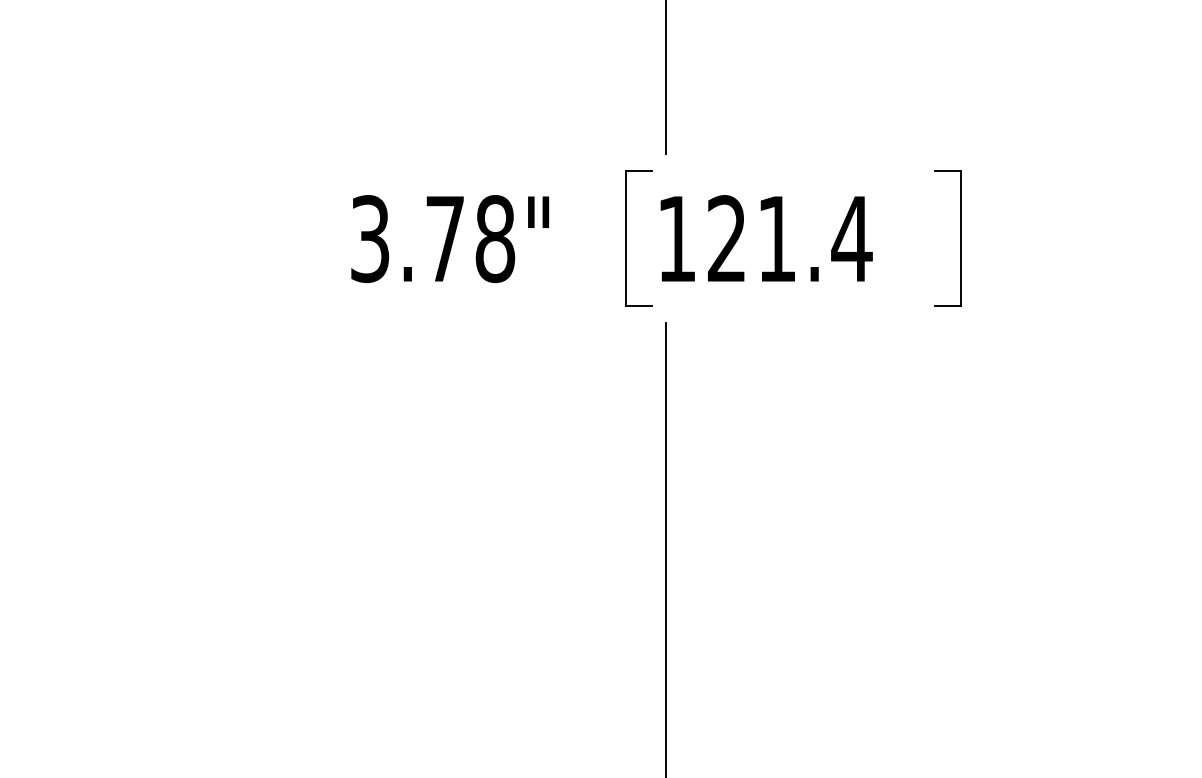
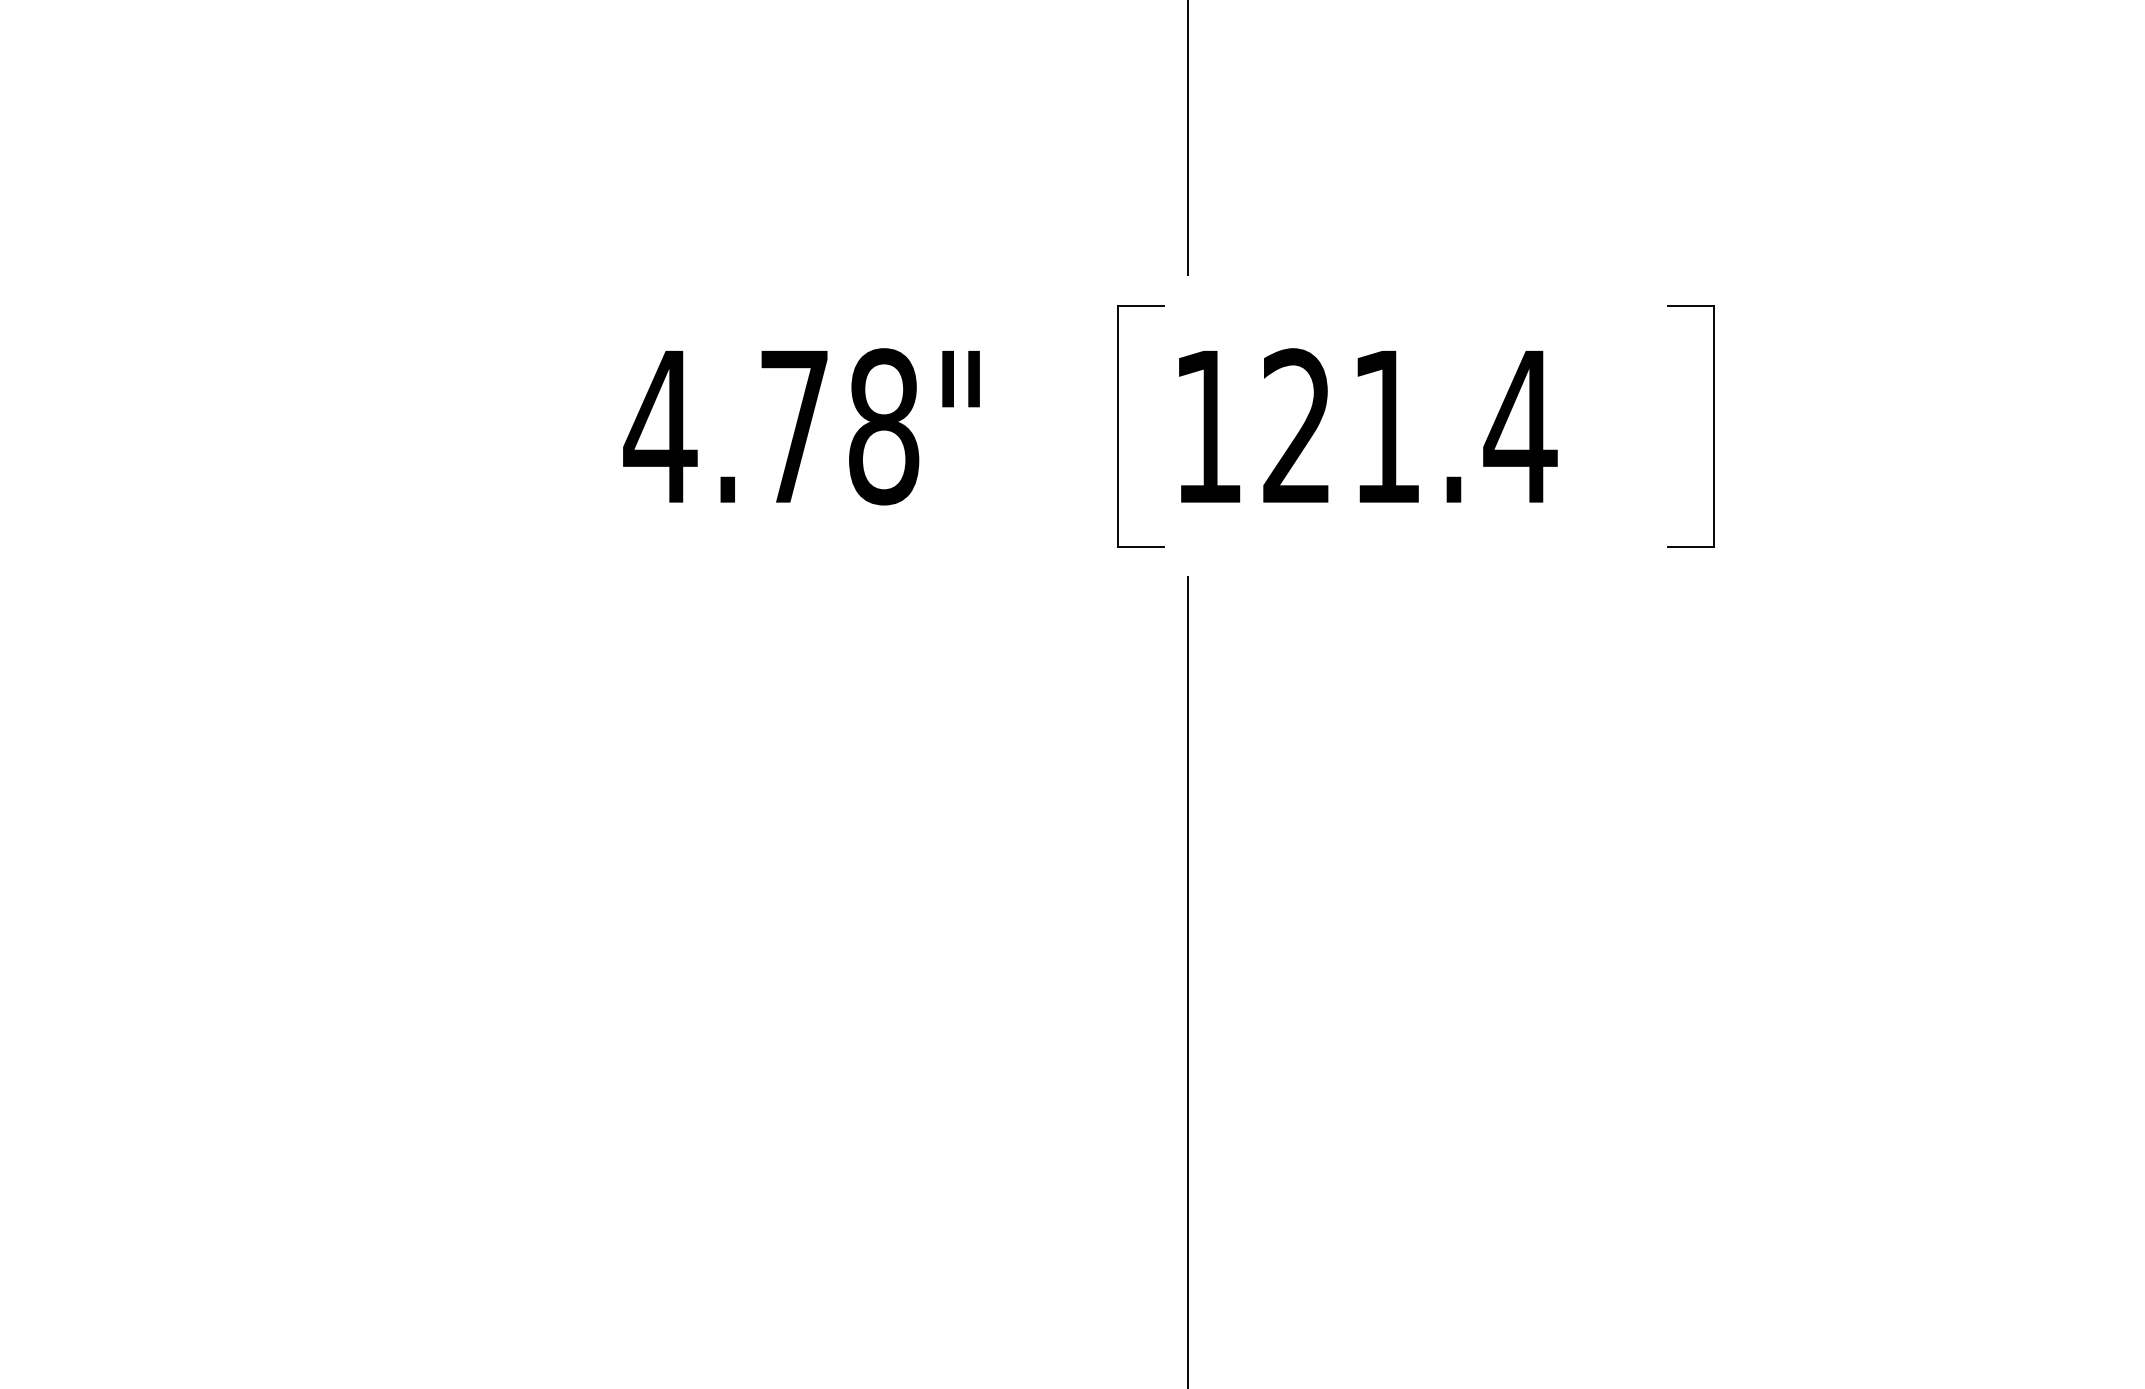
text: (369, 239) -> (659, 427), 3.78" -> 4.78"

